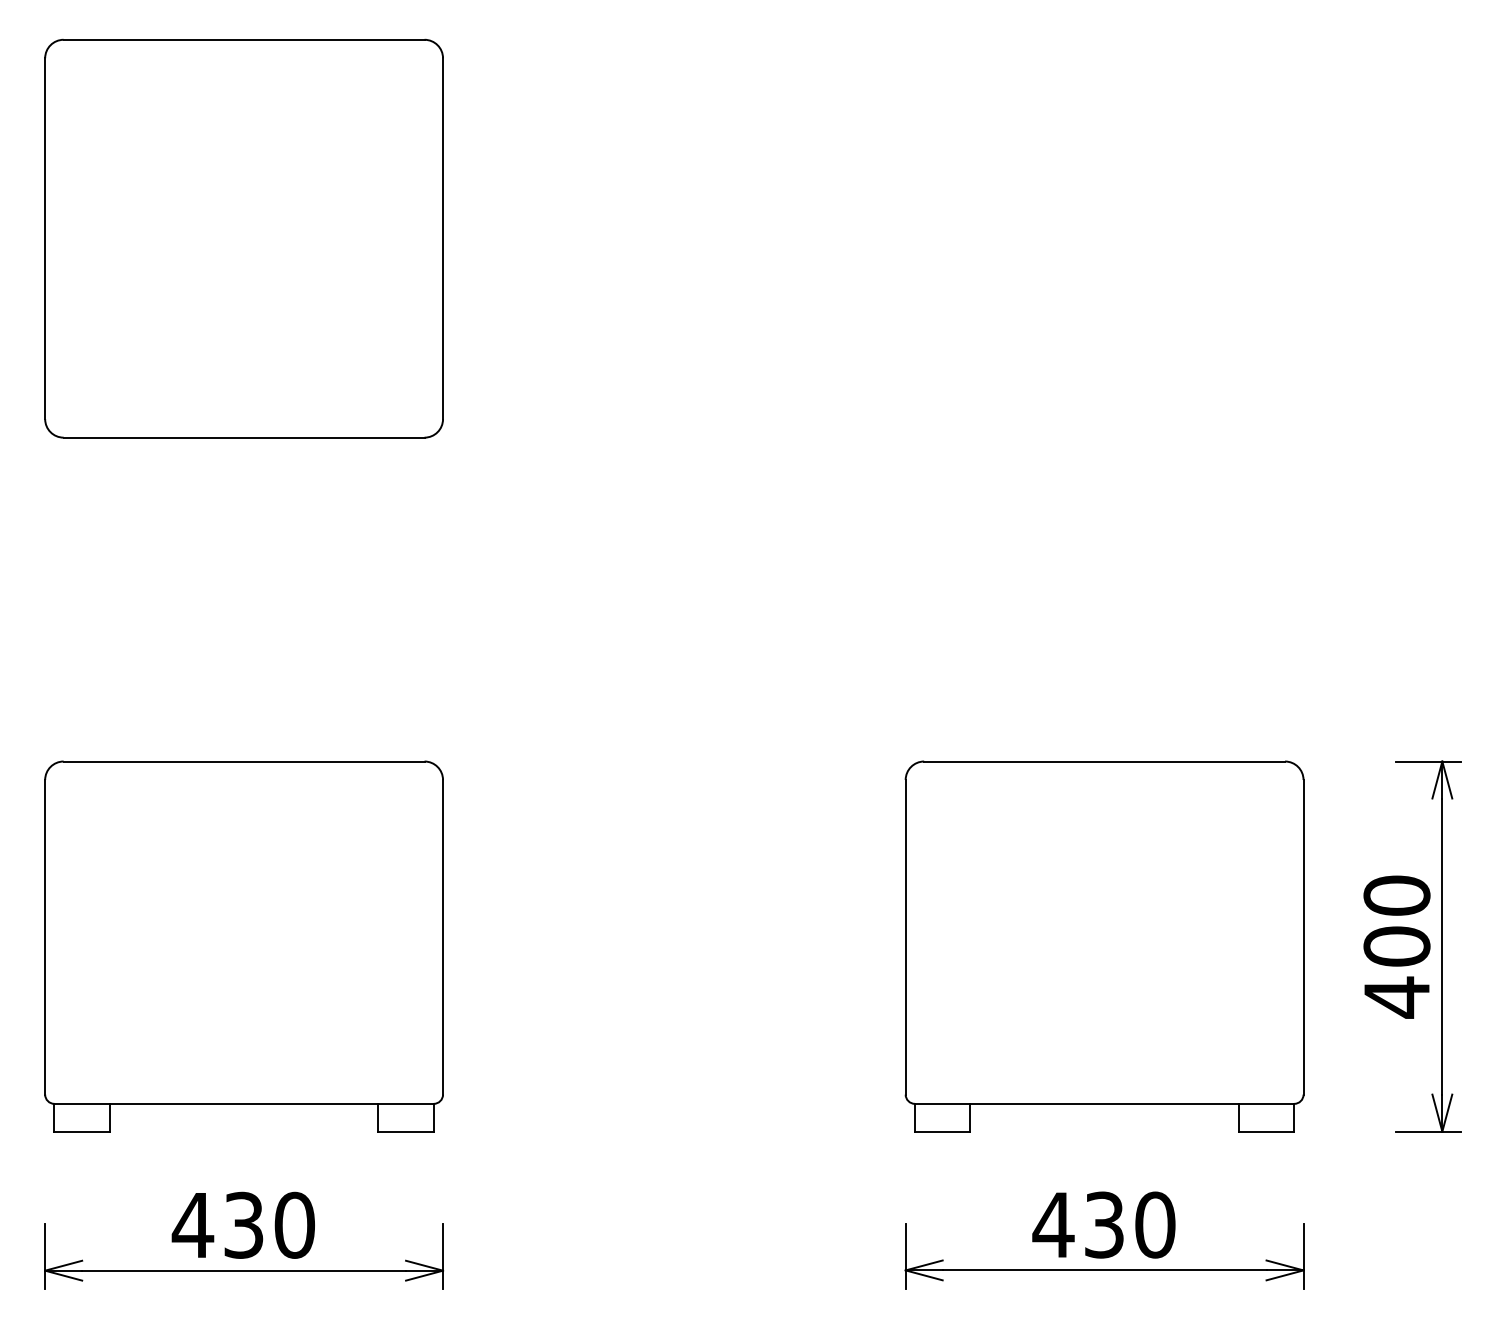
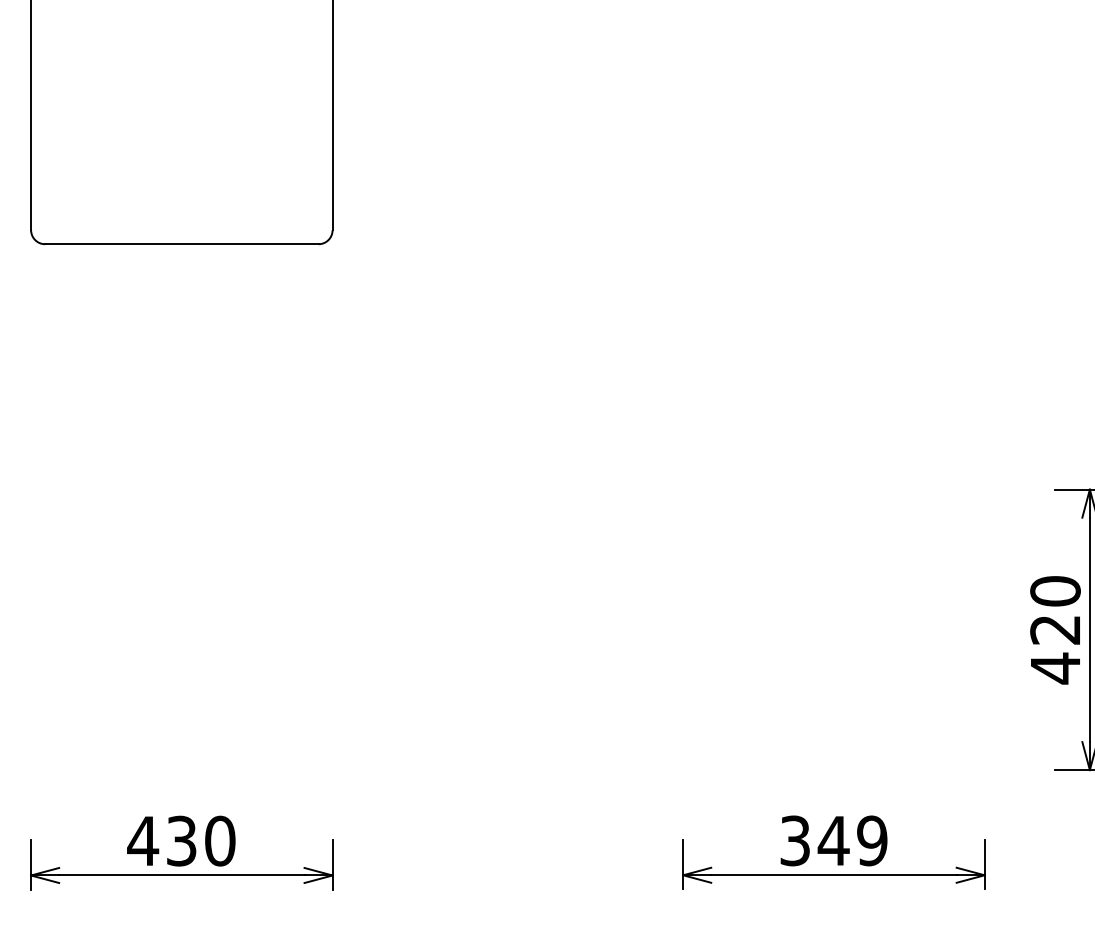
part: (243, 946) -> (181, 629), removed
part: (1104, 946) -> (833, 629), removed
text: (1396, 946) -> (1055, 629), 400 -> 420
text: (1103, 1224) -> (833, 840), 430 -> 349

